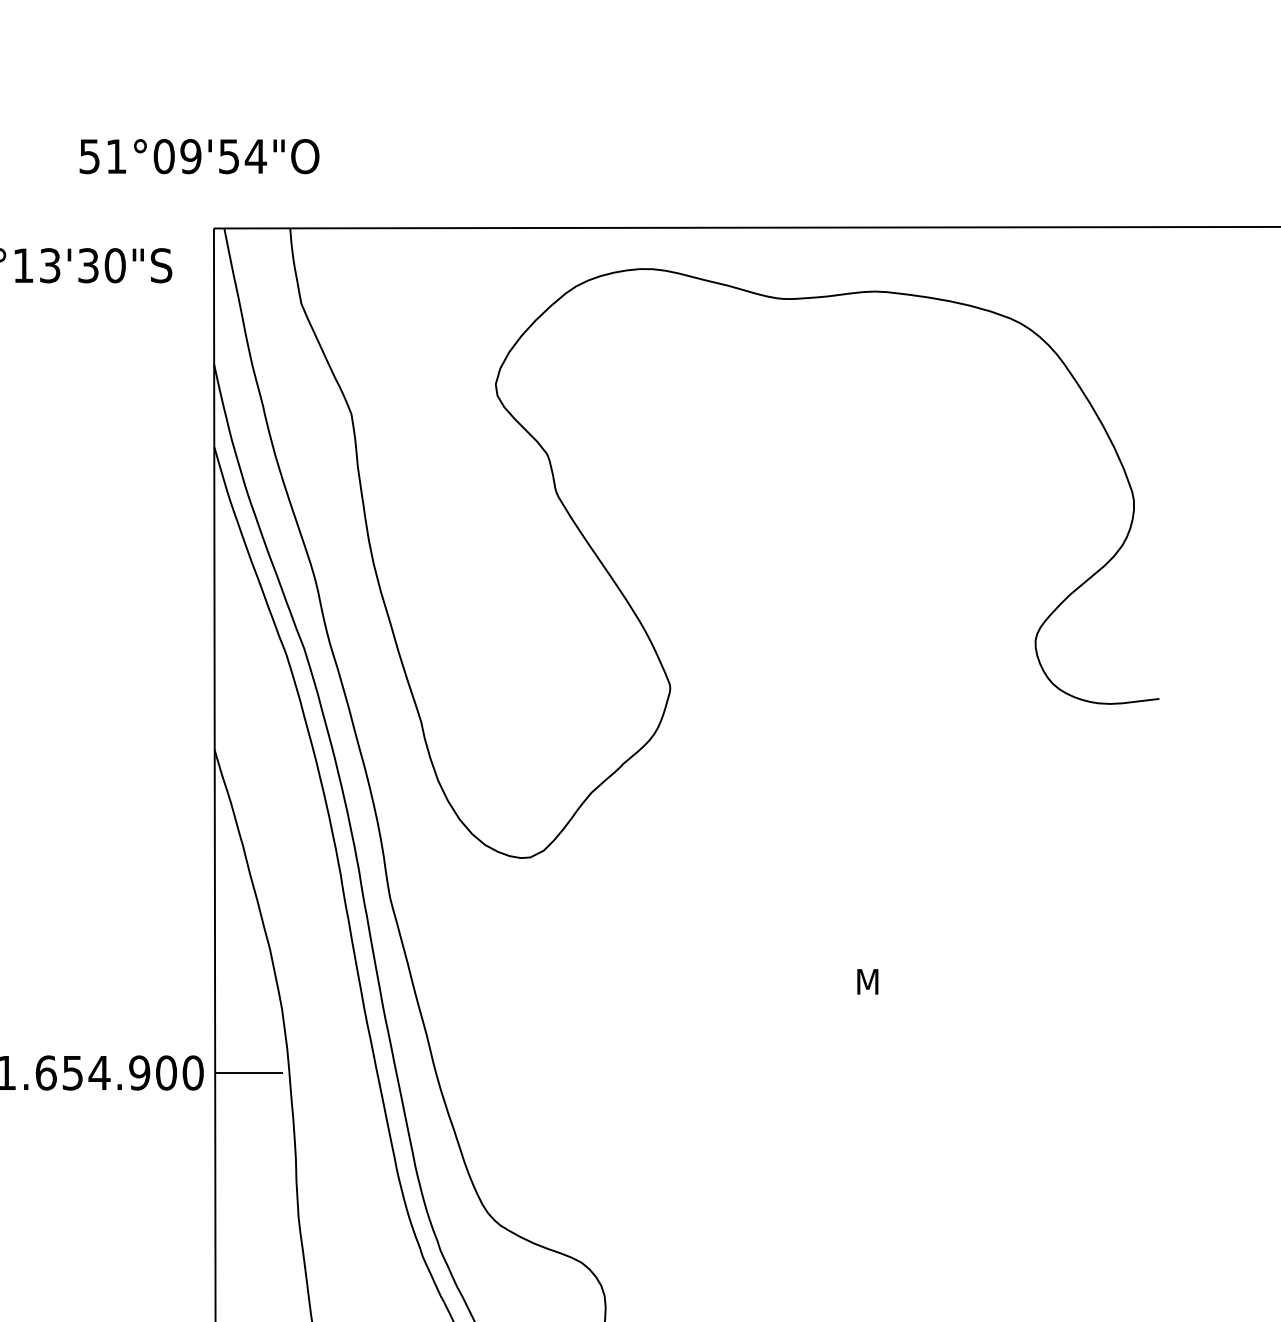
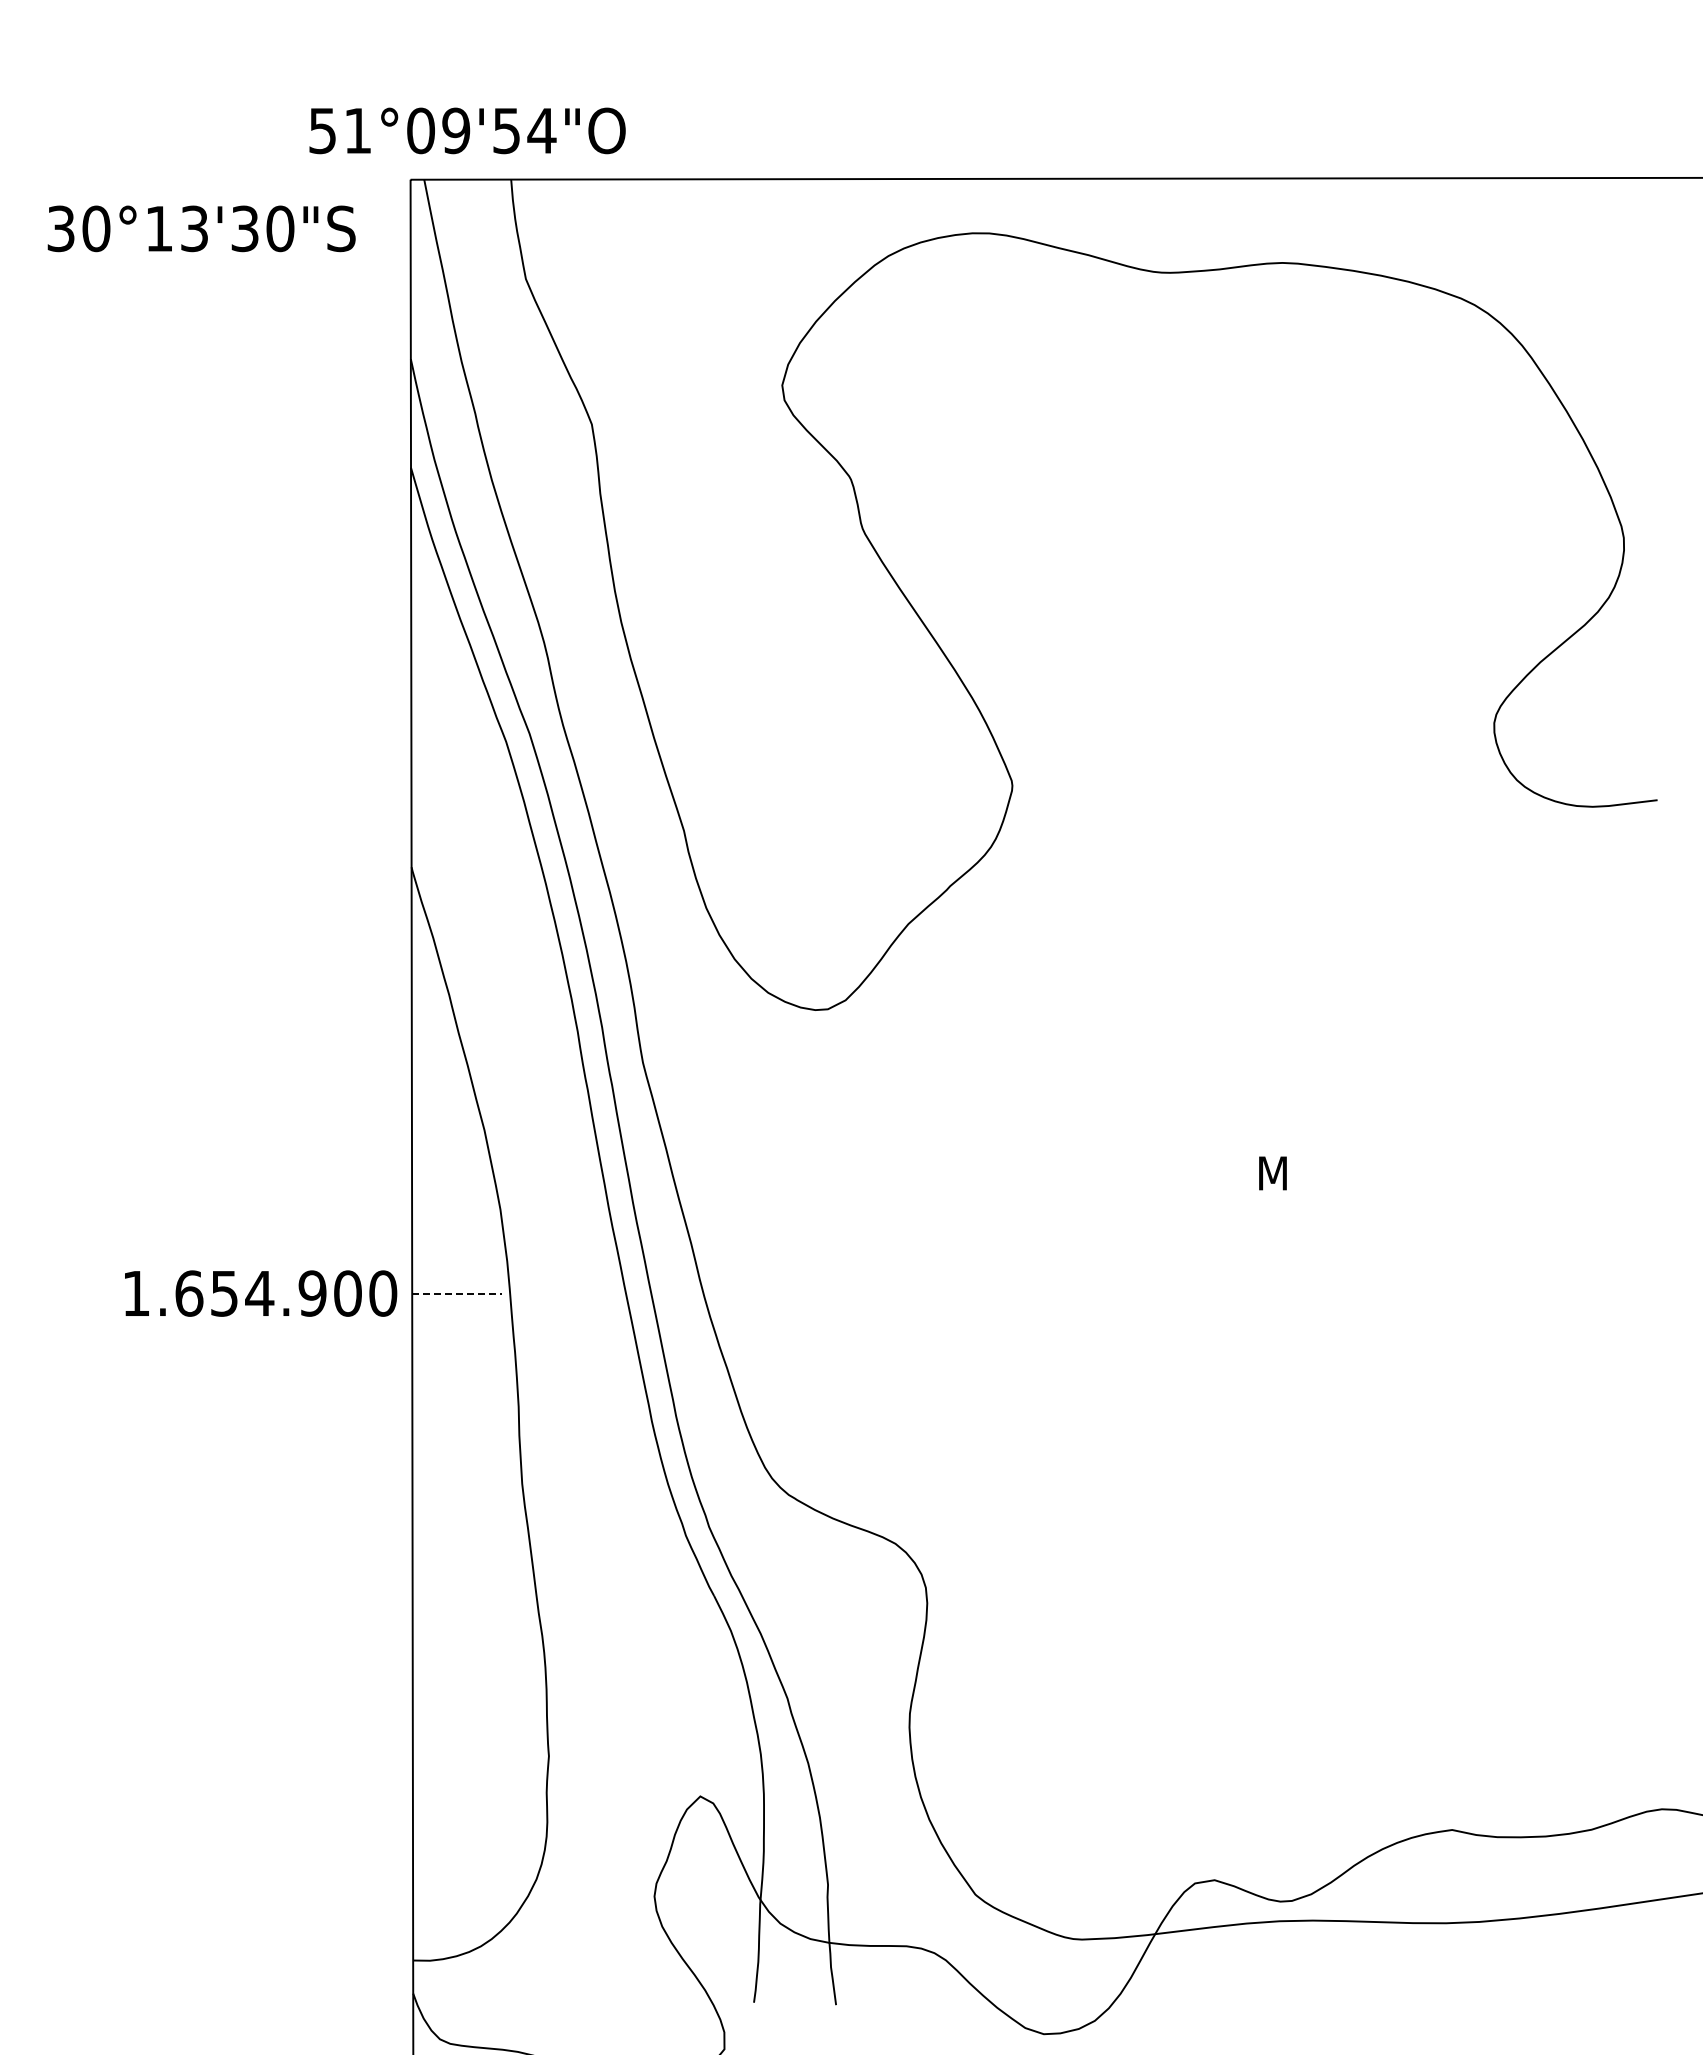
text: (199, 156) -> (467, 130), moved
line: (249, 1072) -> (457, 1293), solid -> dashed

